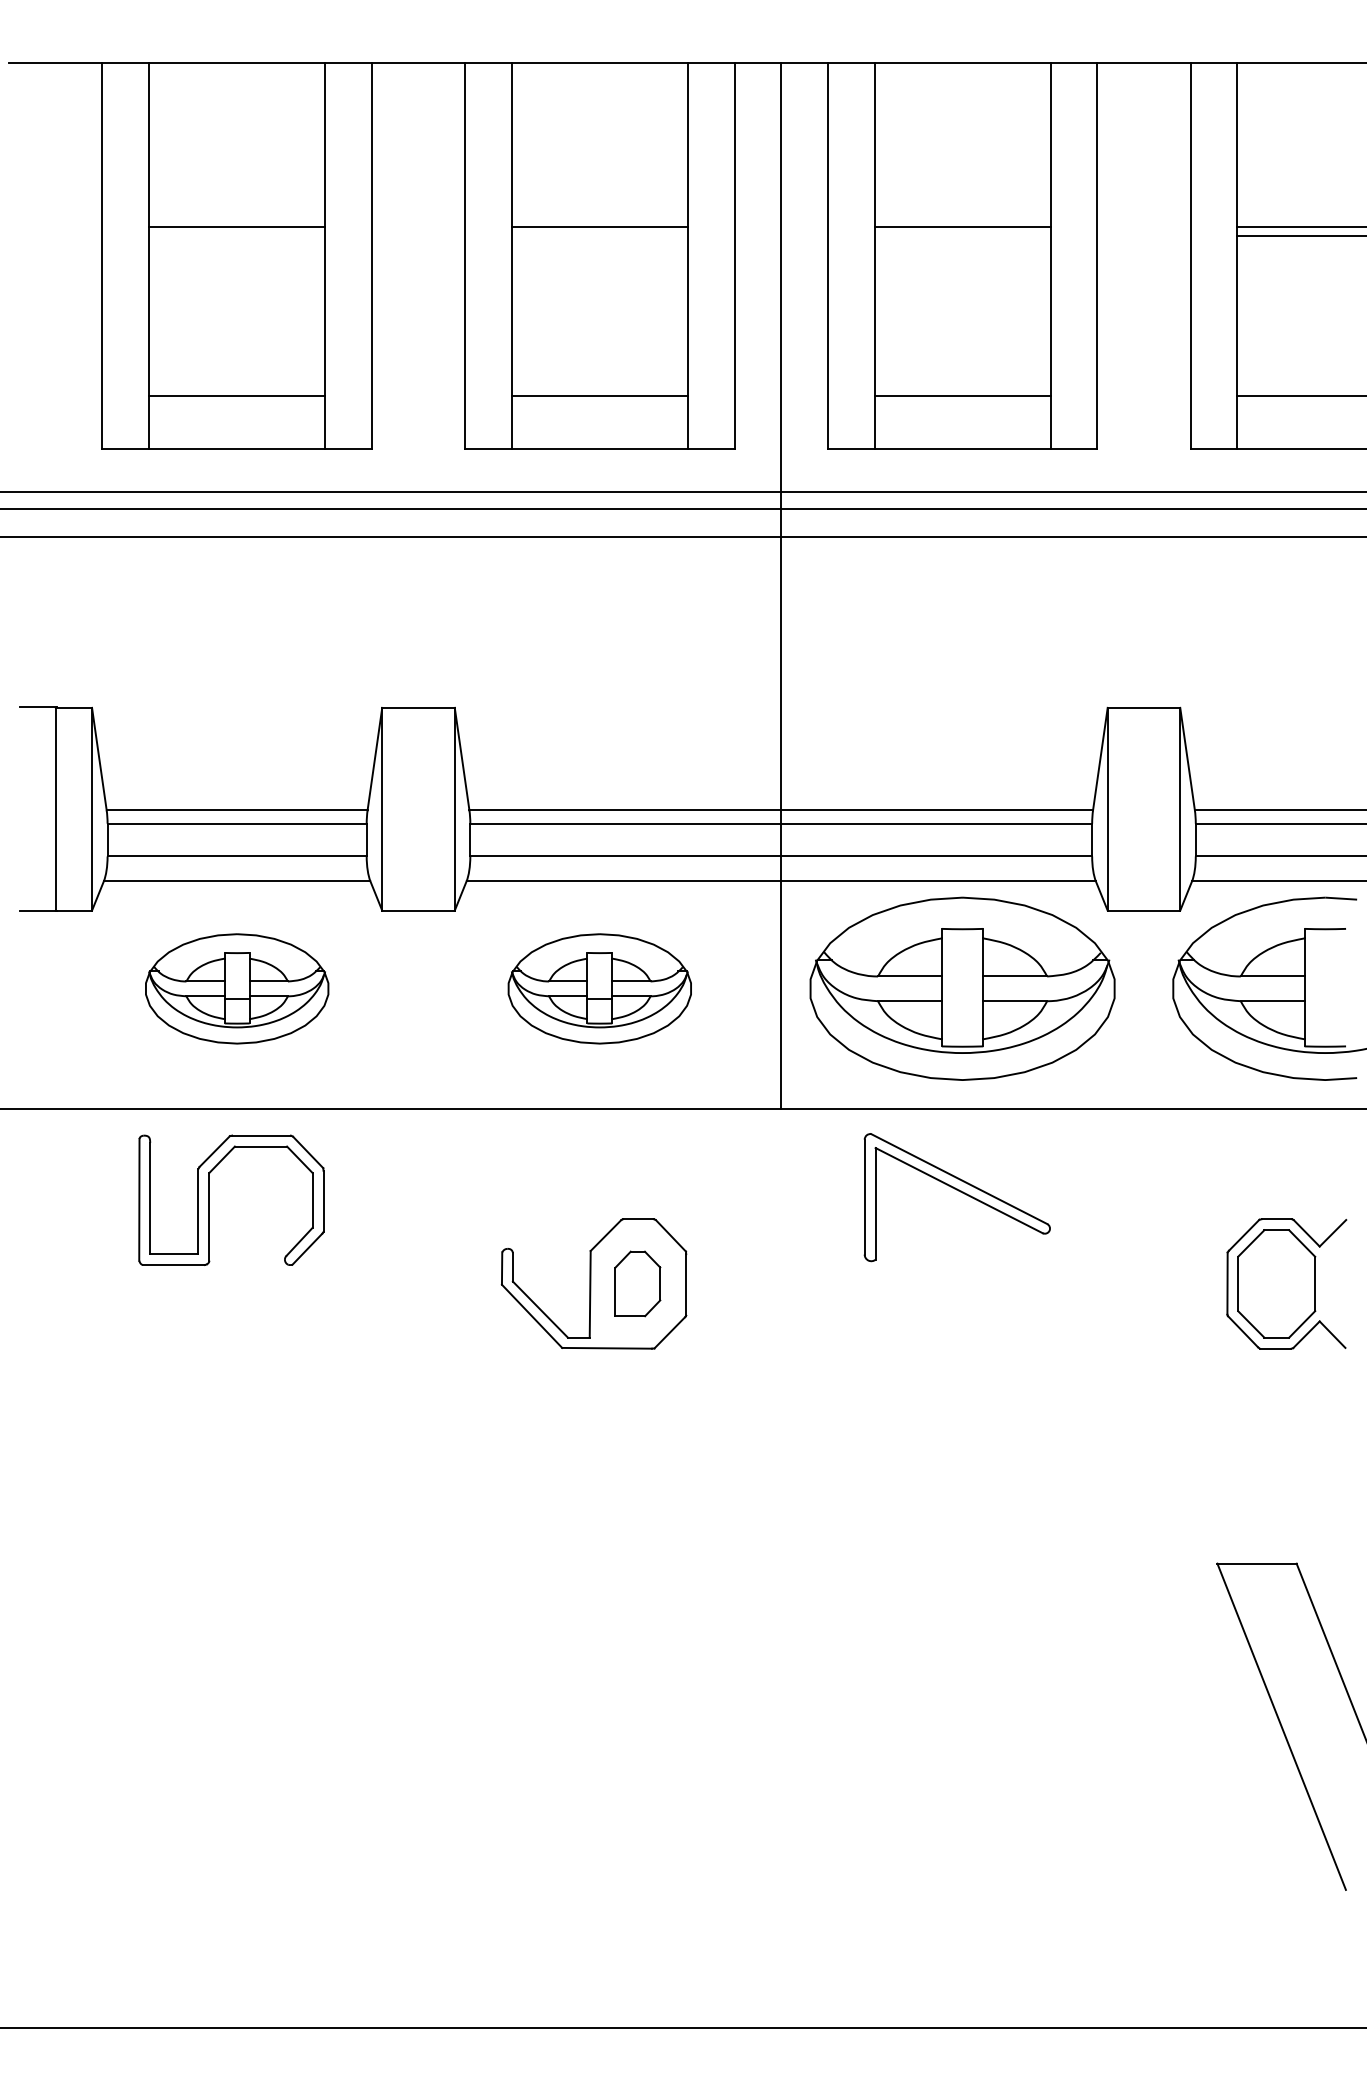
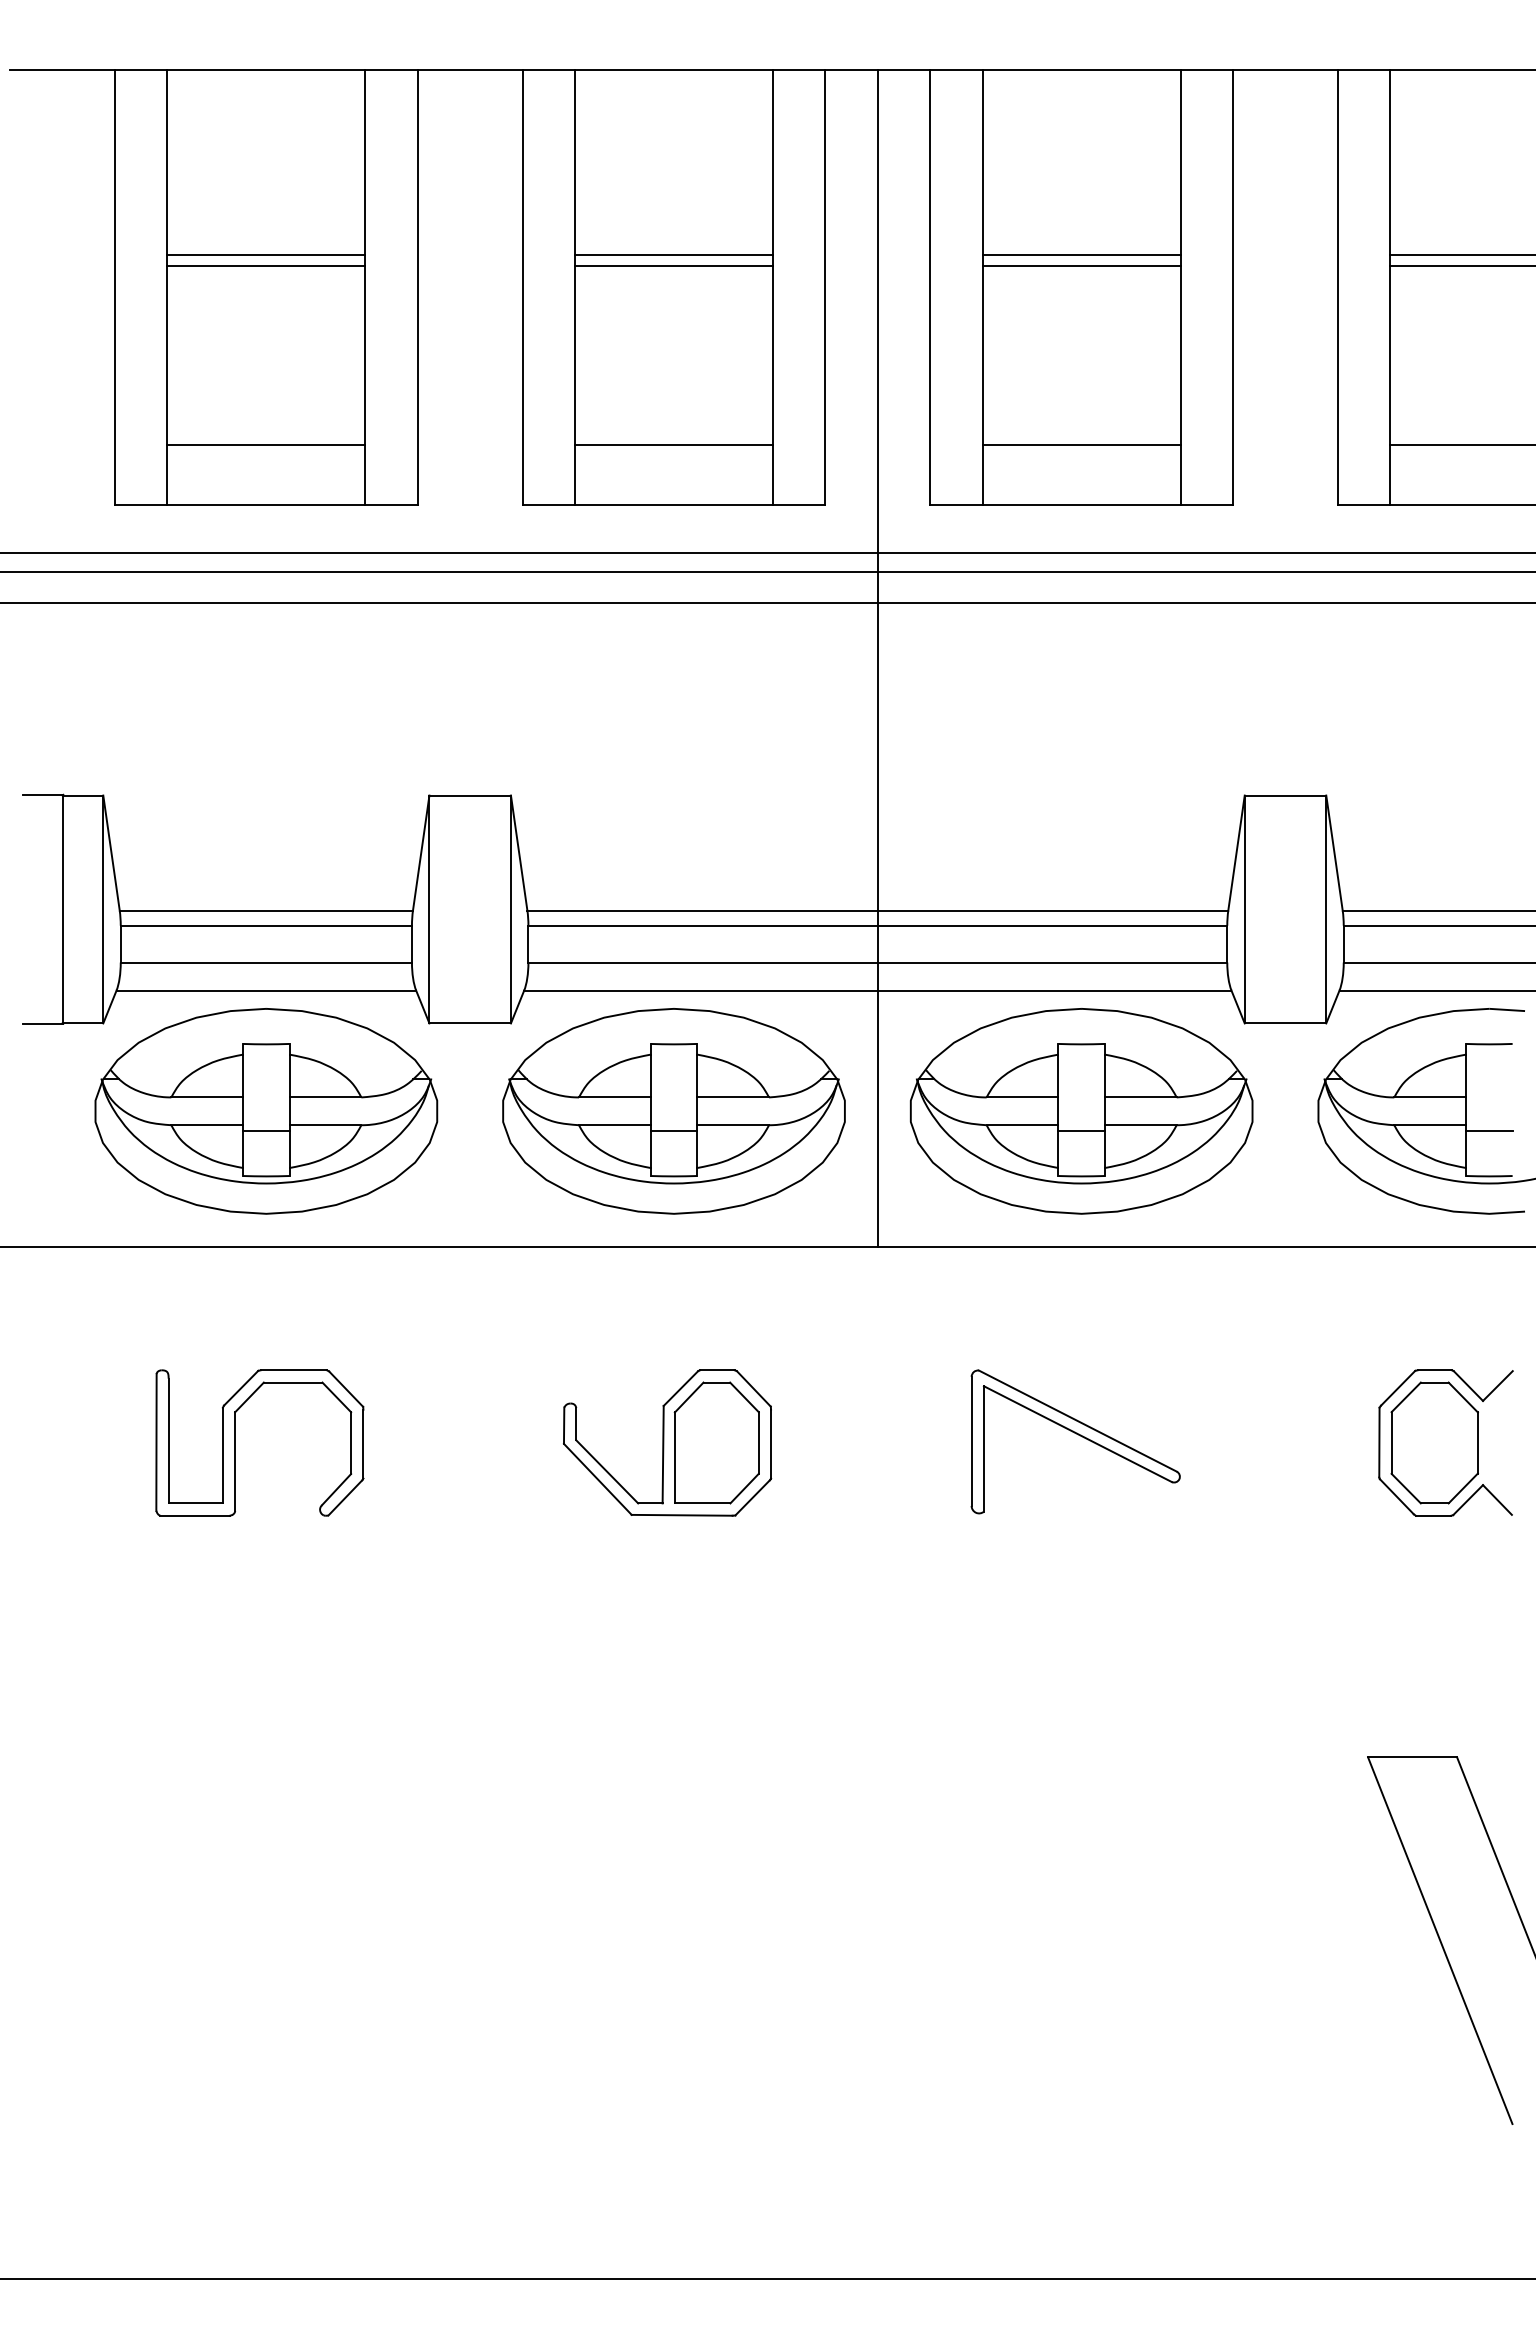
line: (237, 236) -> (266, 265), added
line: (600, 236) -> (674, 265), added
line: (962, 236) -> (1081, 265), added
part: (237, 988) -> (266, 1111), size x1.67
part: (599, 988) -> (673, 1111), size x1.67
line: (962, 1005) -> (1081, 1130), added
line: (1325, 1005) -> (1489, 1130), added
part: (959, 1191) -> (1078, 1435), moved
part: (209, 1199) -> (235, 1442), moved
part: (637, 1283) -> (716, 1442), size x1.67

